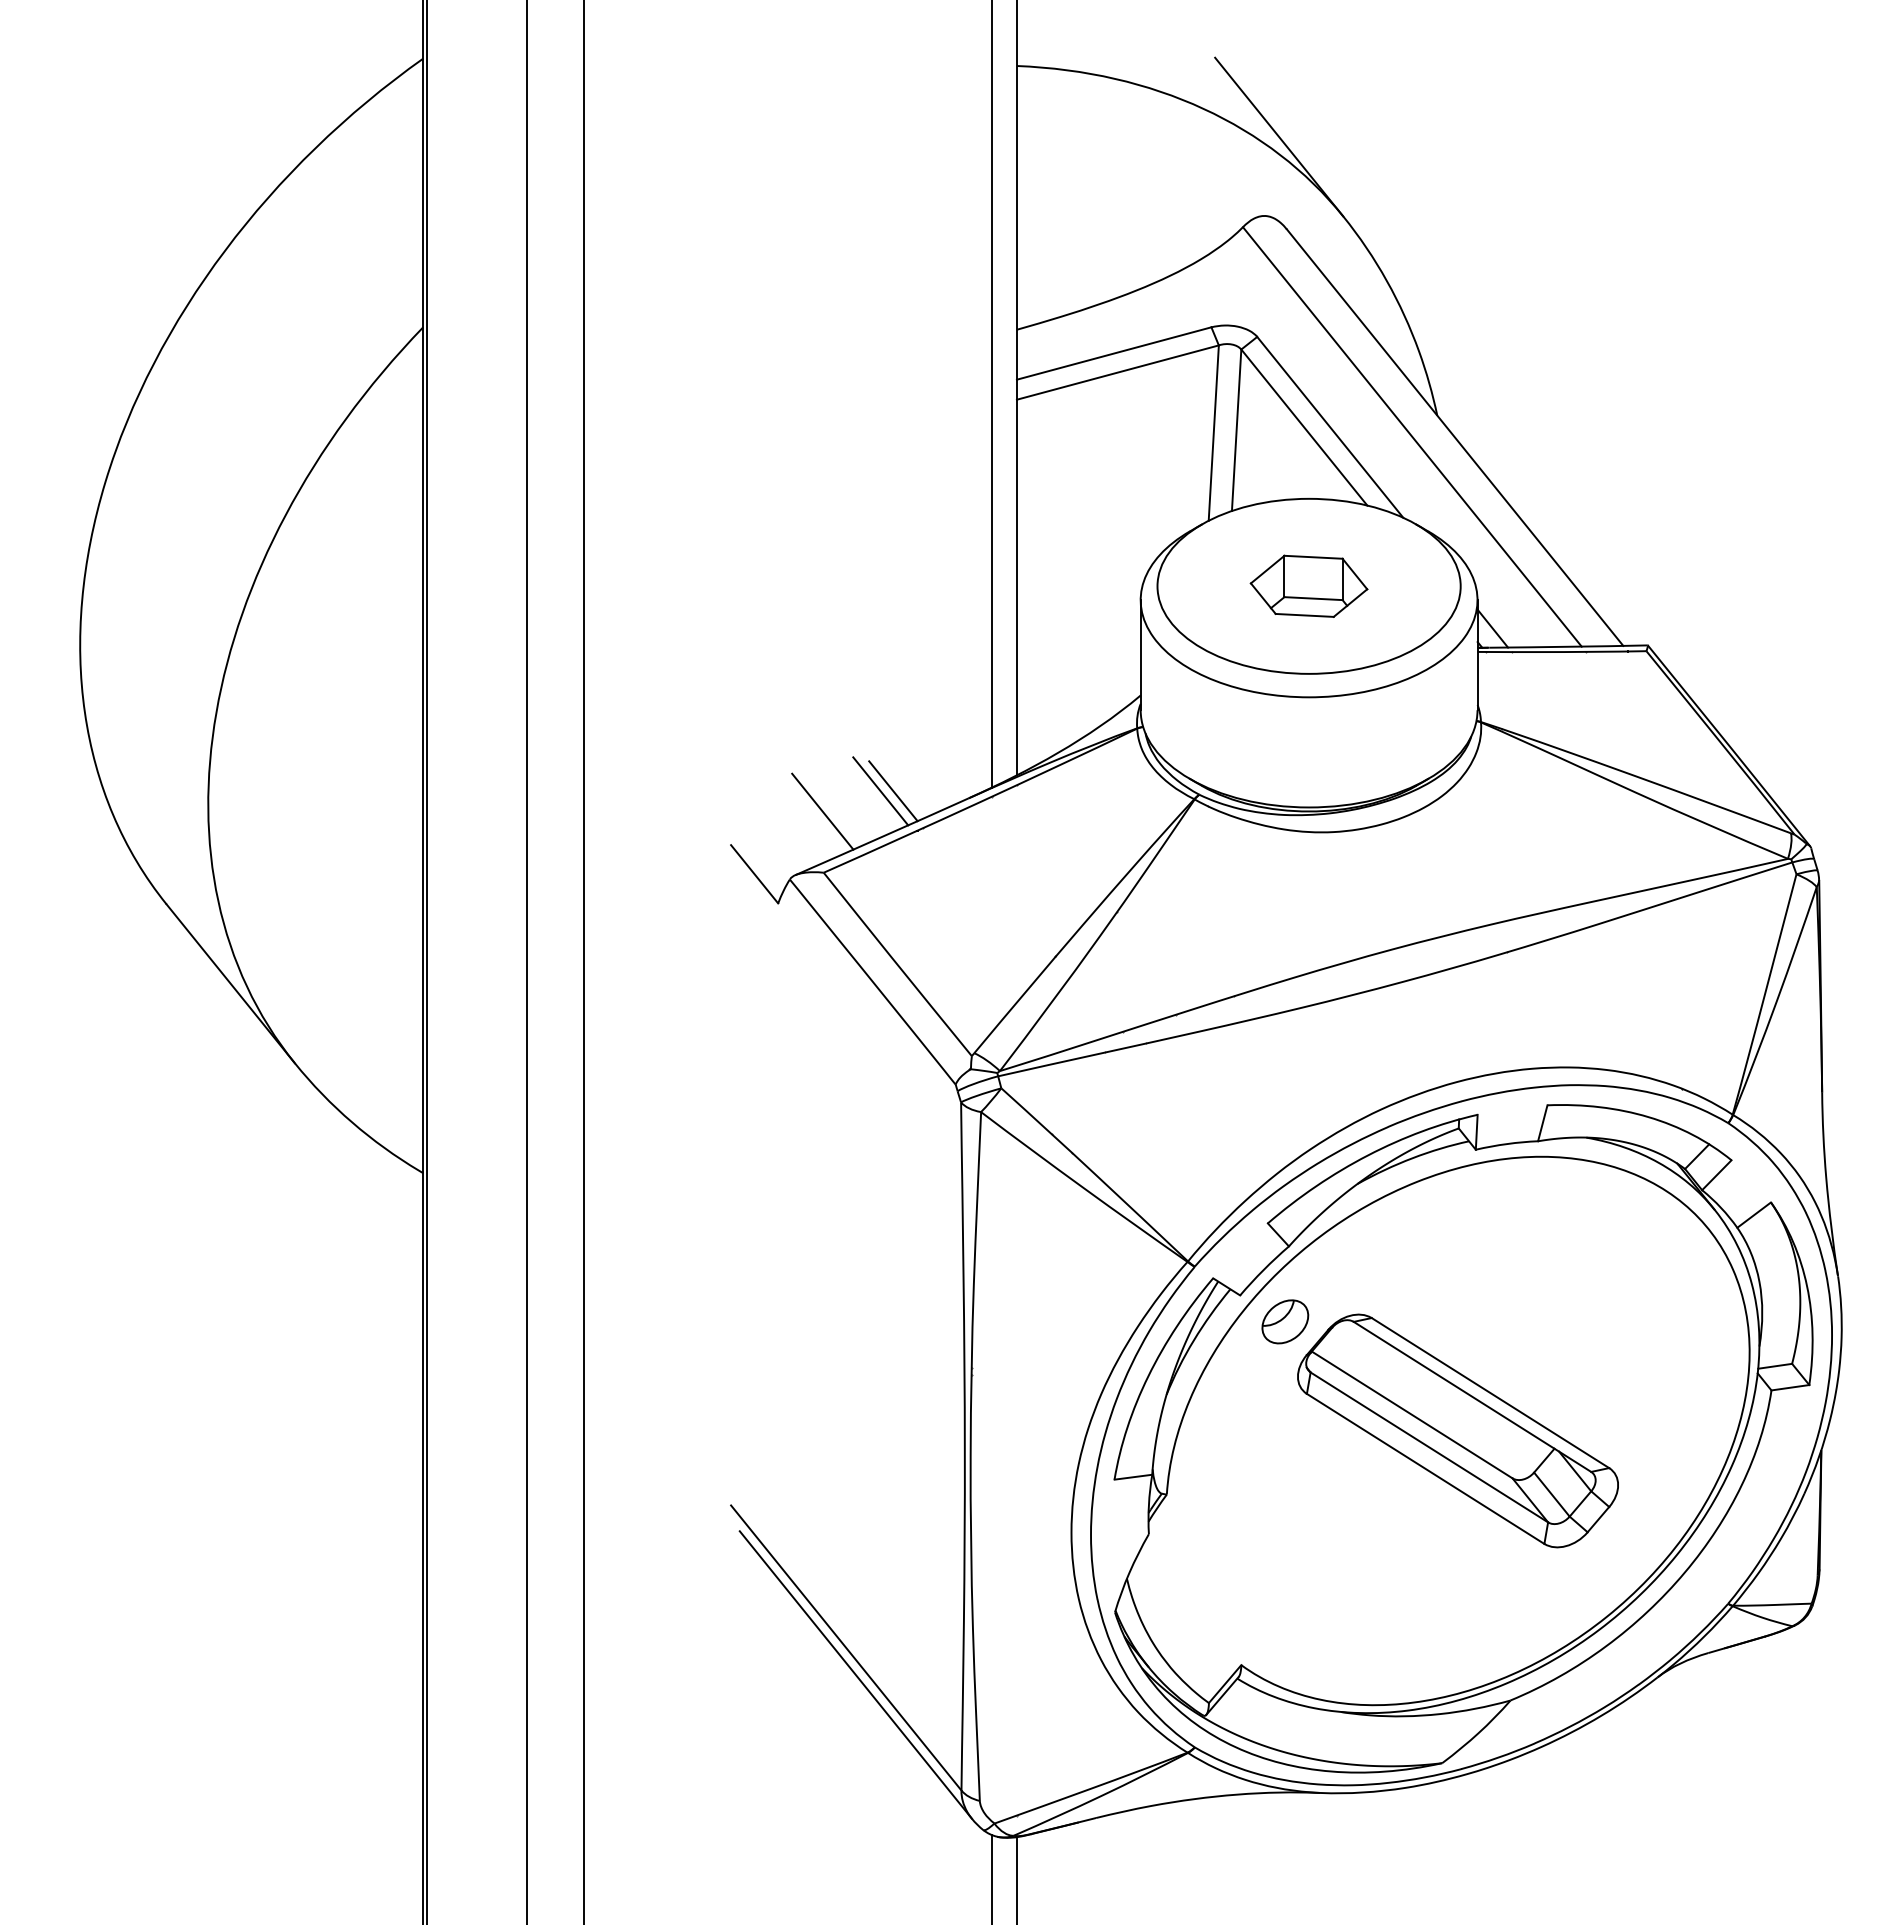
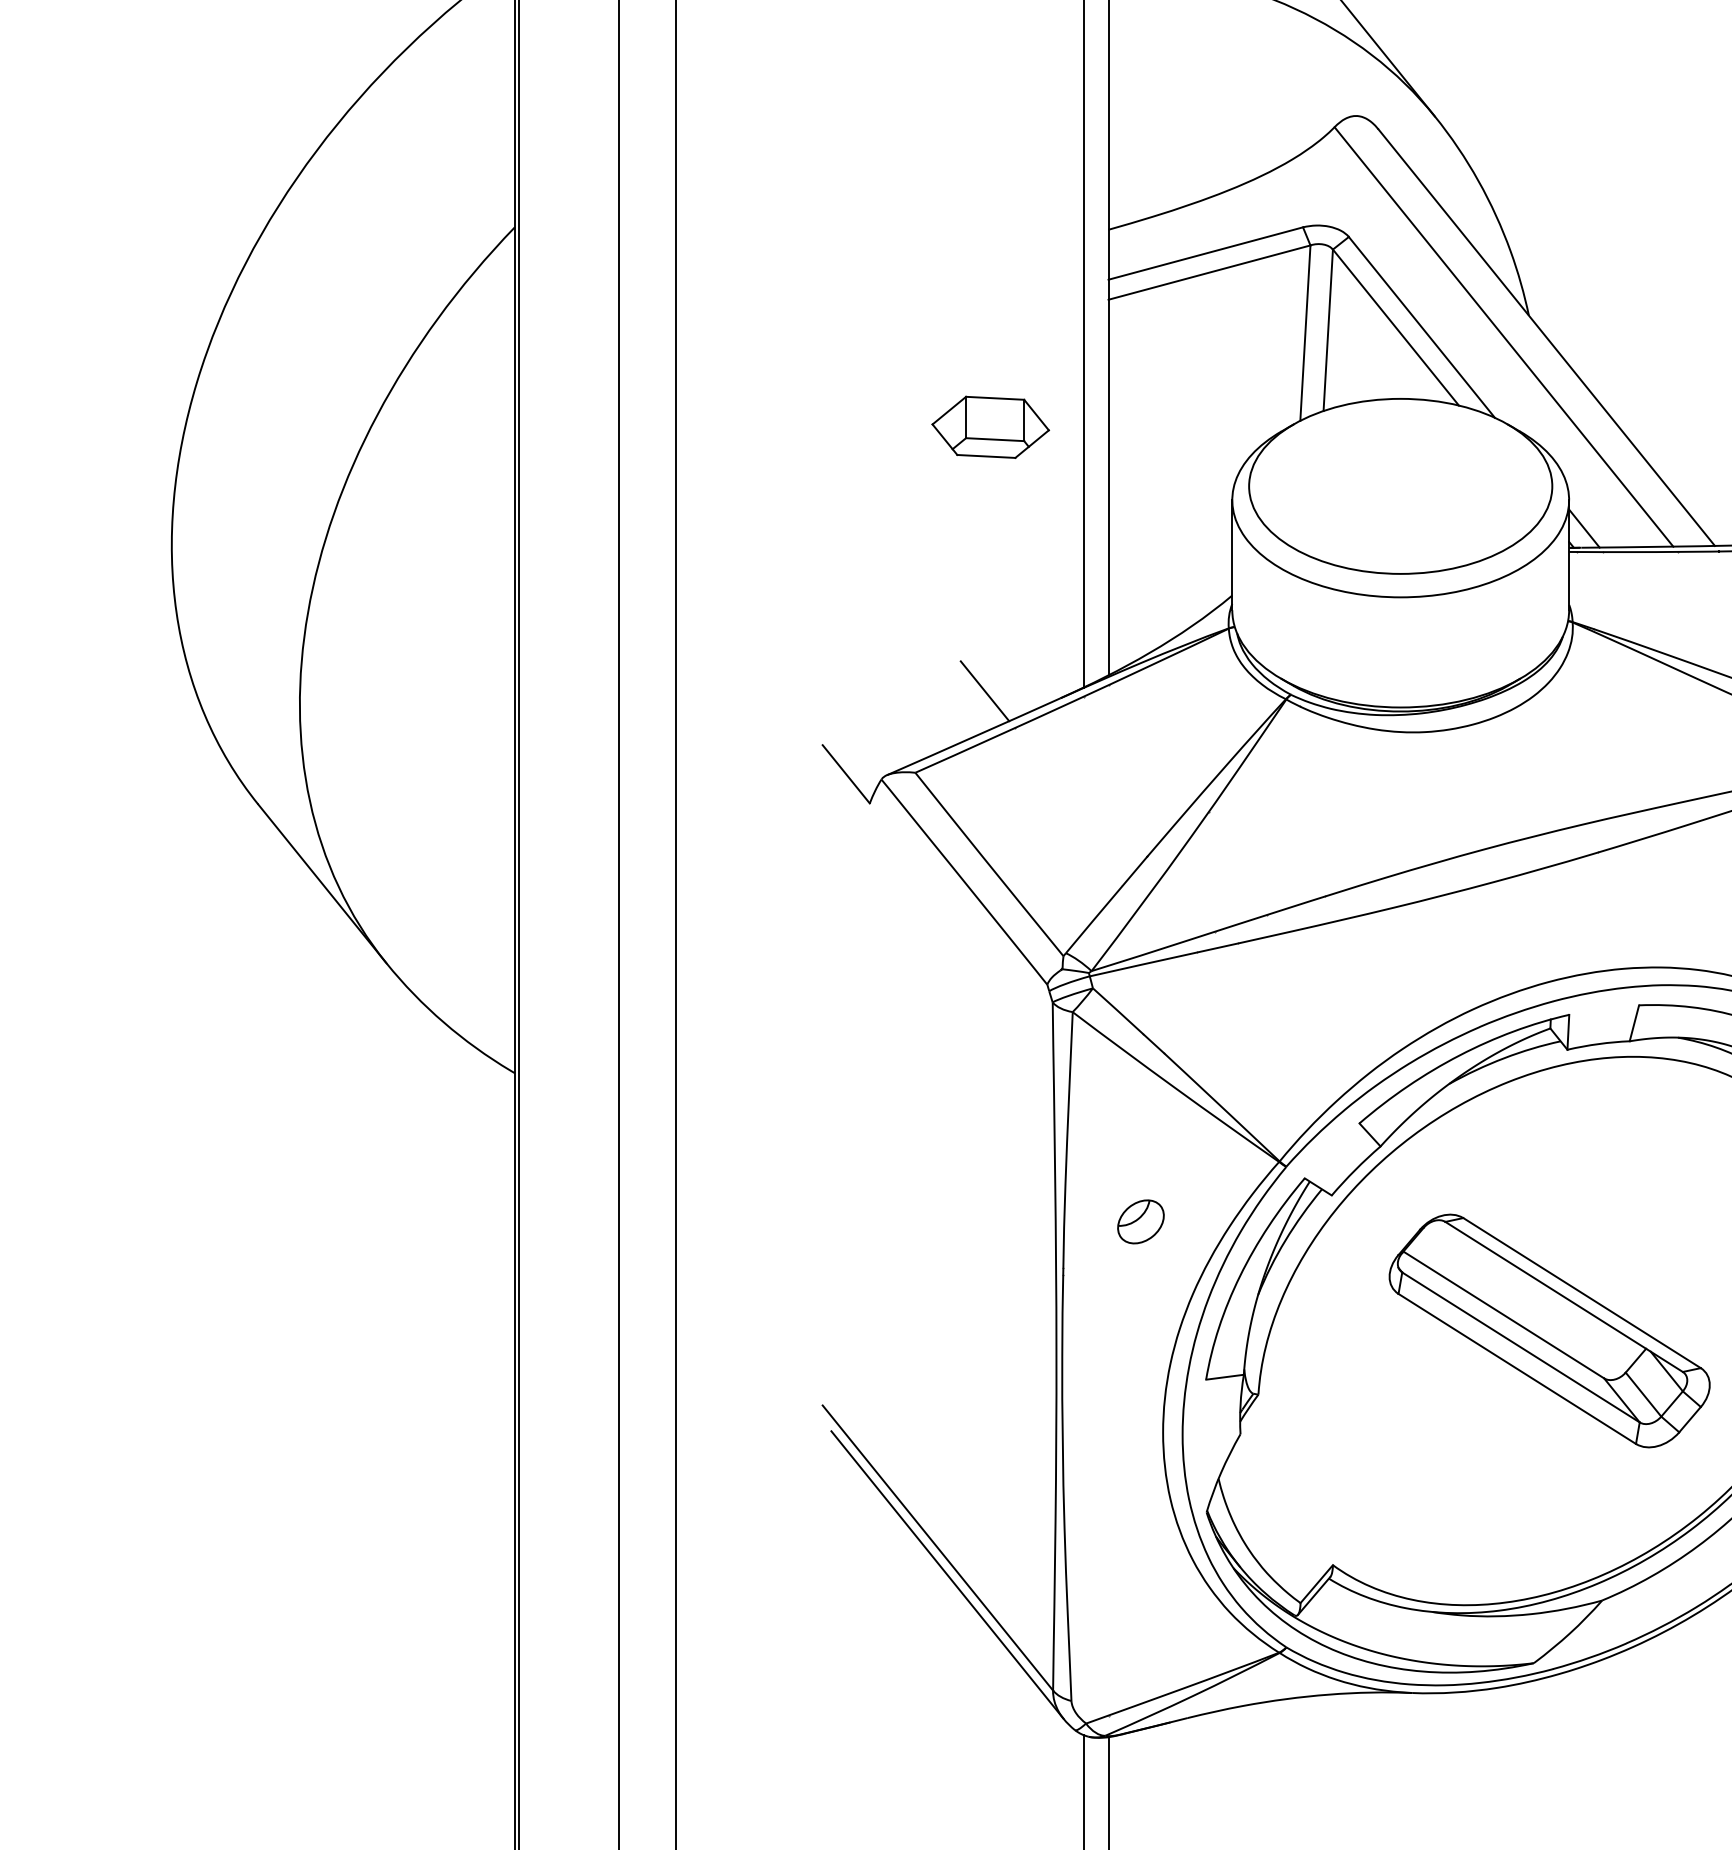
part: (1308, 585) -> (990, 426), moved
line: (880, 791) -> (972, 691), removed
line: (822, 811) -> (914, 711), removed
part: (1285, 1321) -> (1141, 1221), moved

